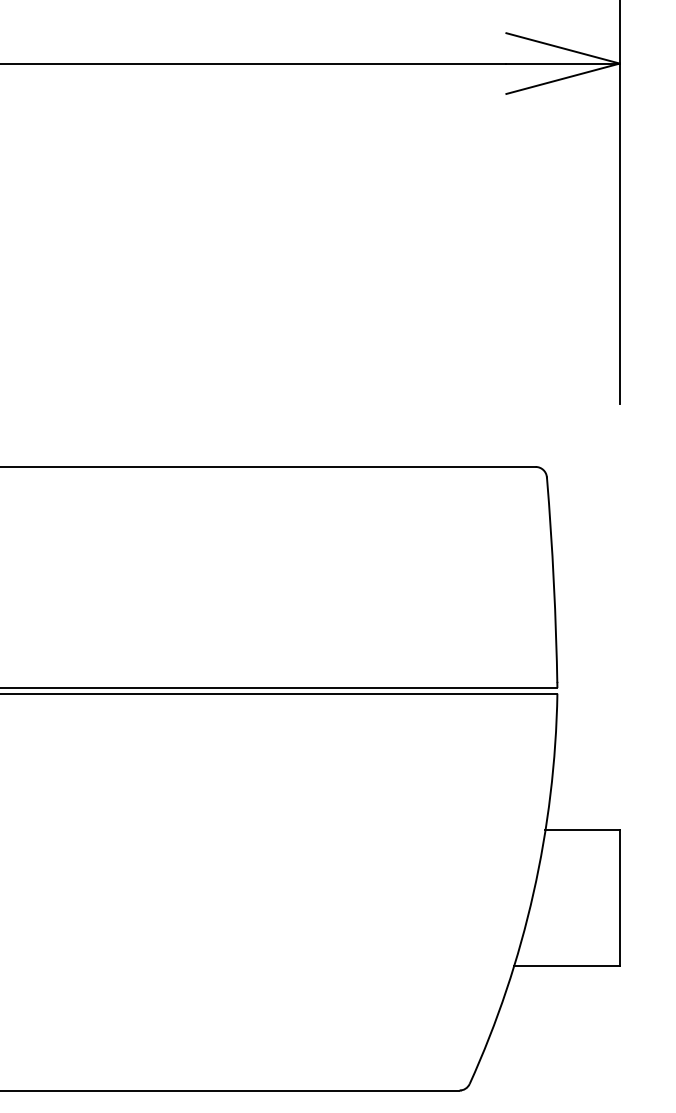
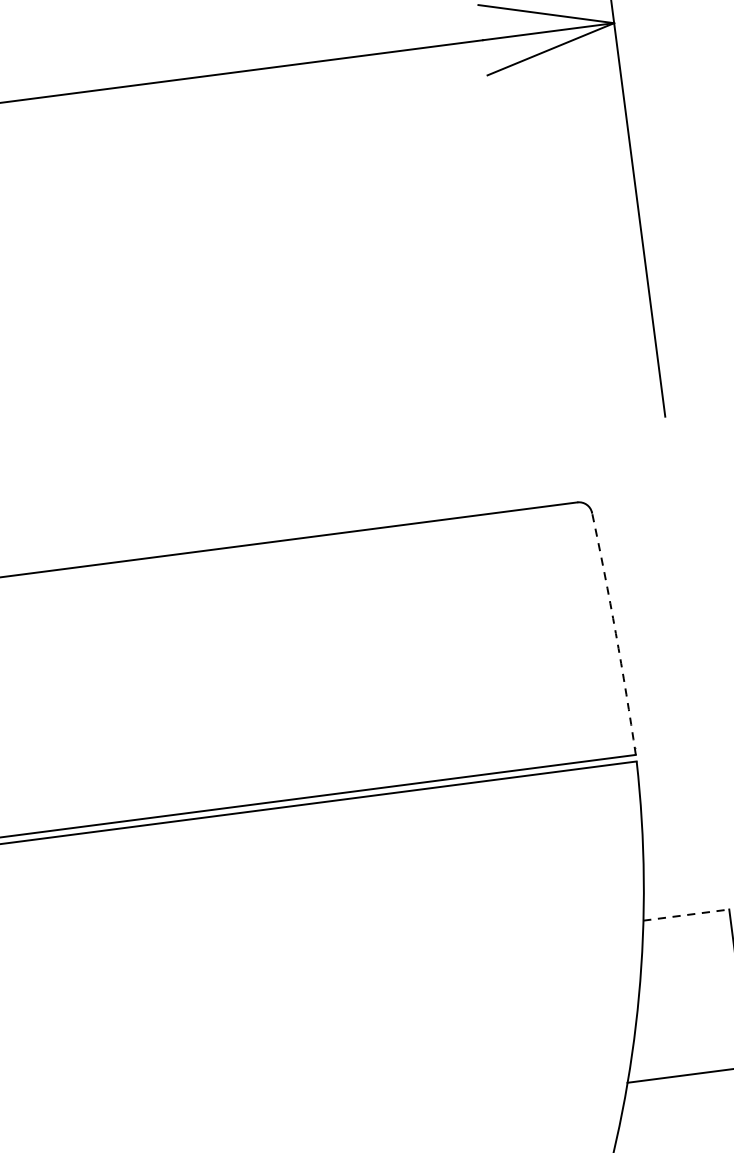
arc: (553, 582) -> (615, 633), solid -> dashed
line: (583, 829) -> (687, 914), solid -> dashed

